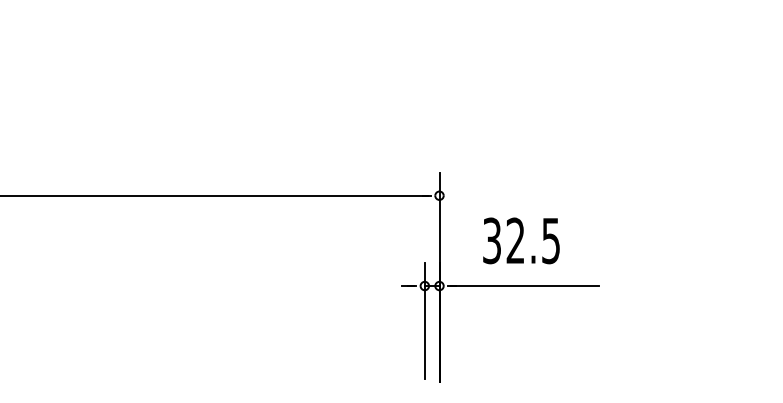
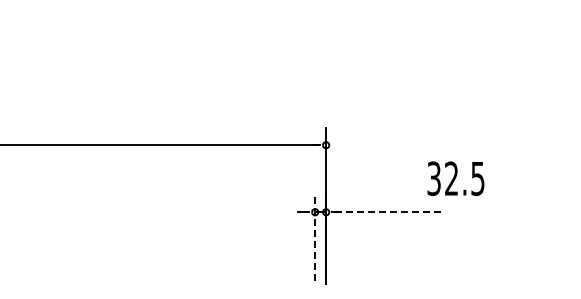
text: (520, 240) -> (455, 178), moved
line: (524, 286) -> (389, 212), solid -> dashed
line: (425, 321) -> (315, 238), solid -> dashed

